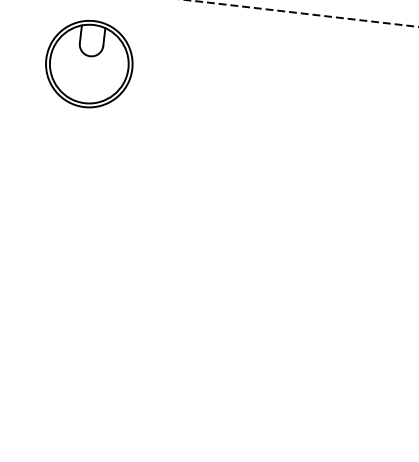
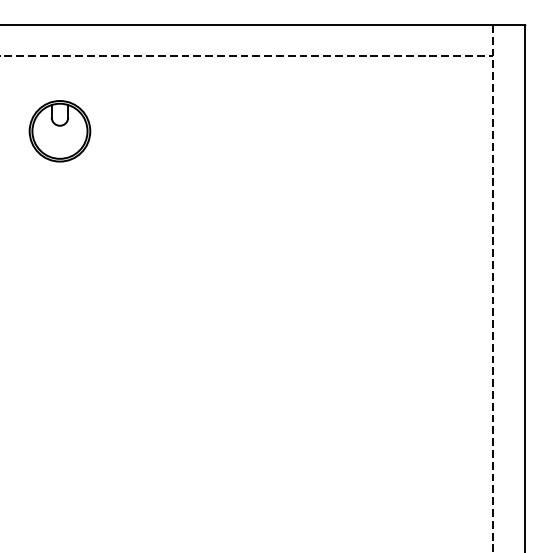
part: (88, 64) -> (59, 131), size x0.7

